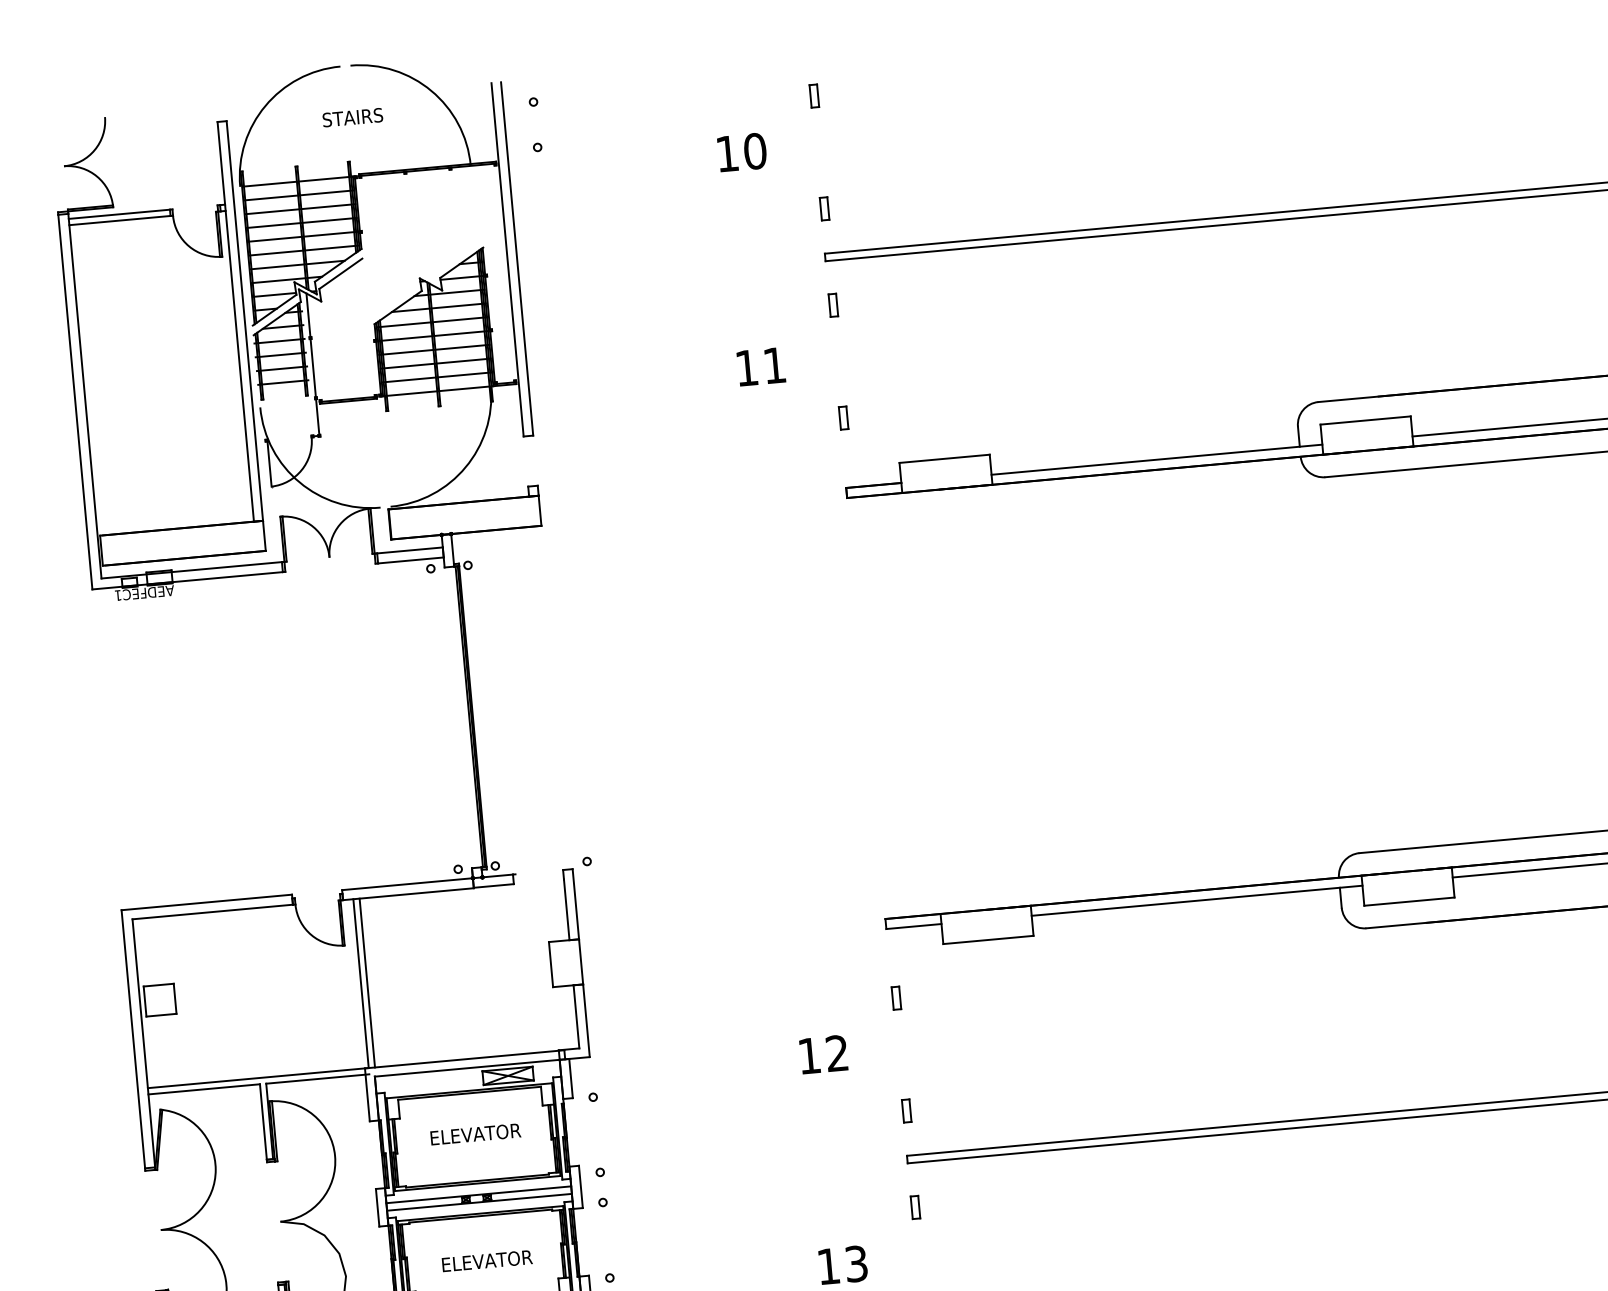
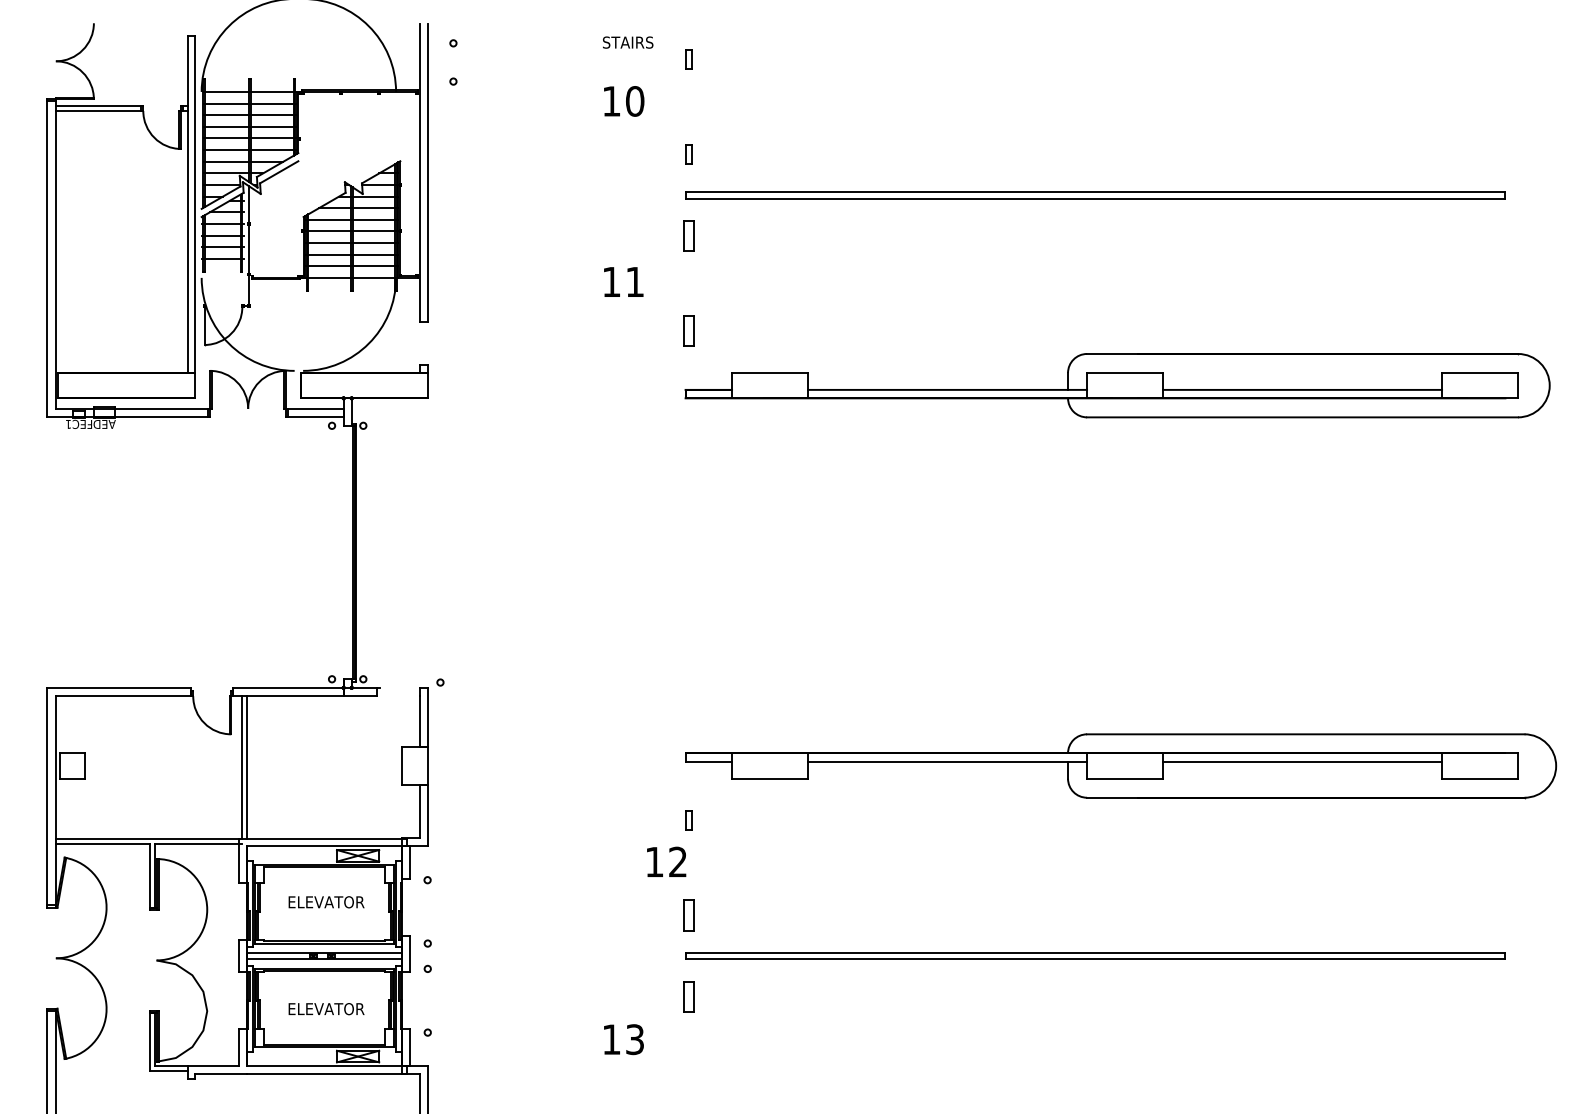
text: (353, 117) -> (628, 42), moved
part: (833, 305) -> (688, 236), size x1.6
part: (843, 418) -> (688, 331), size x1.6
text: (823, 1053) -> (666, 861), moved
part: (906, 1110) -> (688, 915), size x1.6
part: (915, 1207) -> (688, 996), size x1.6

